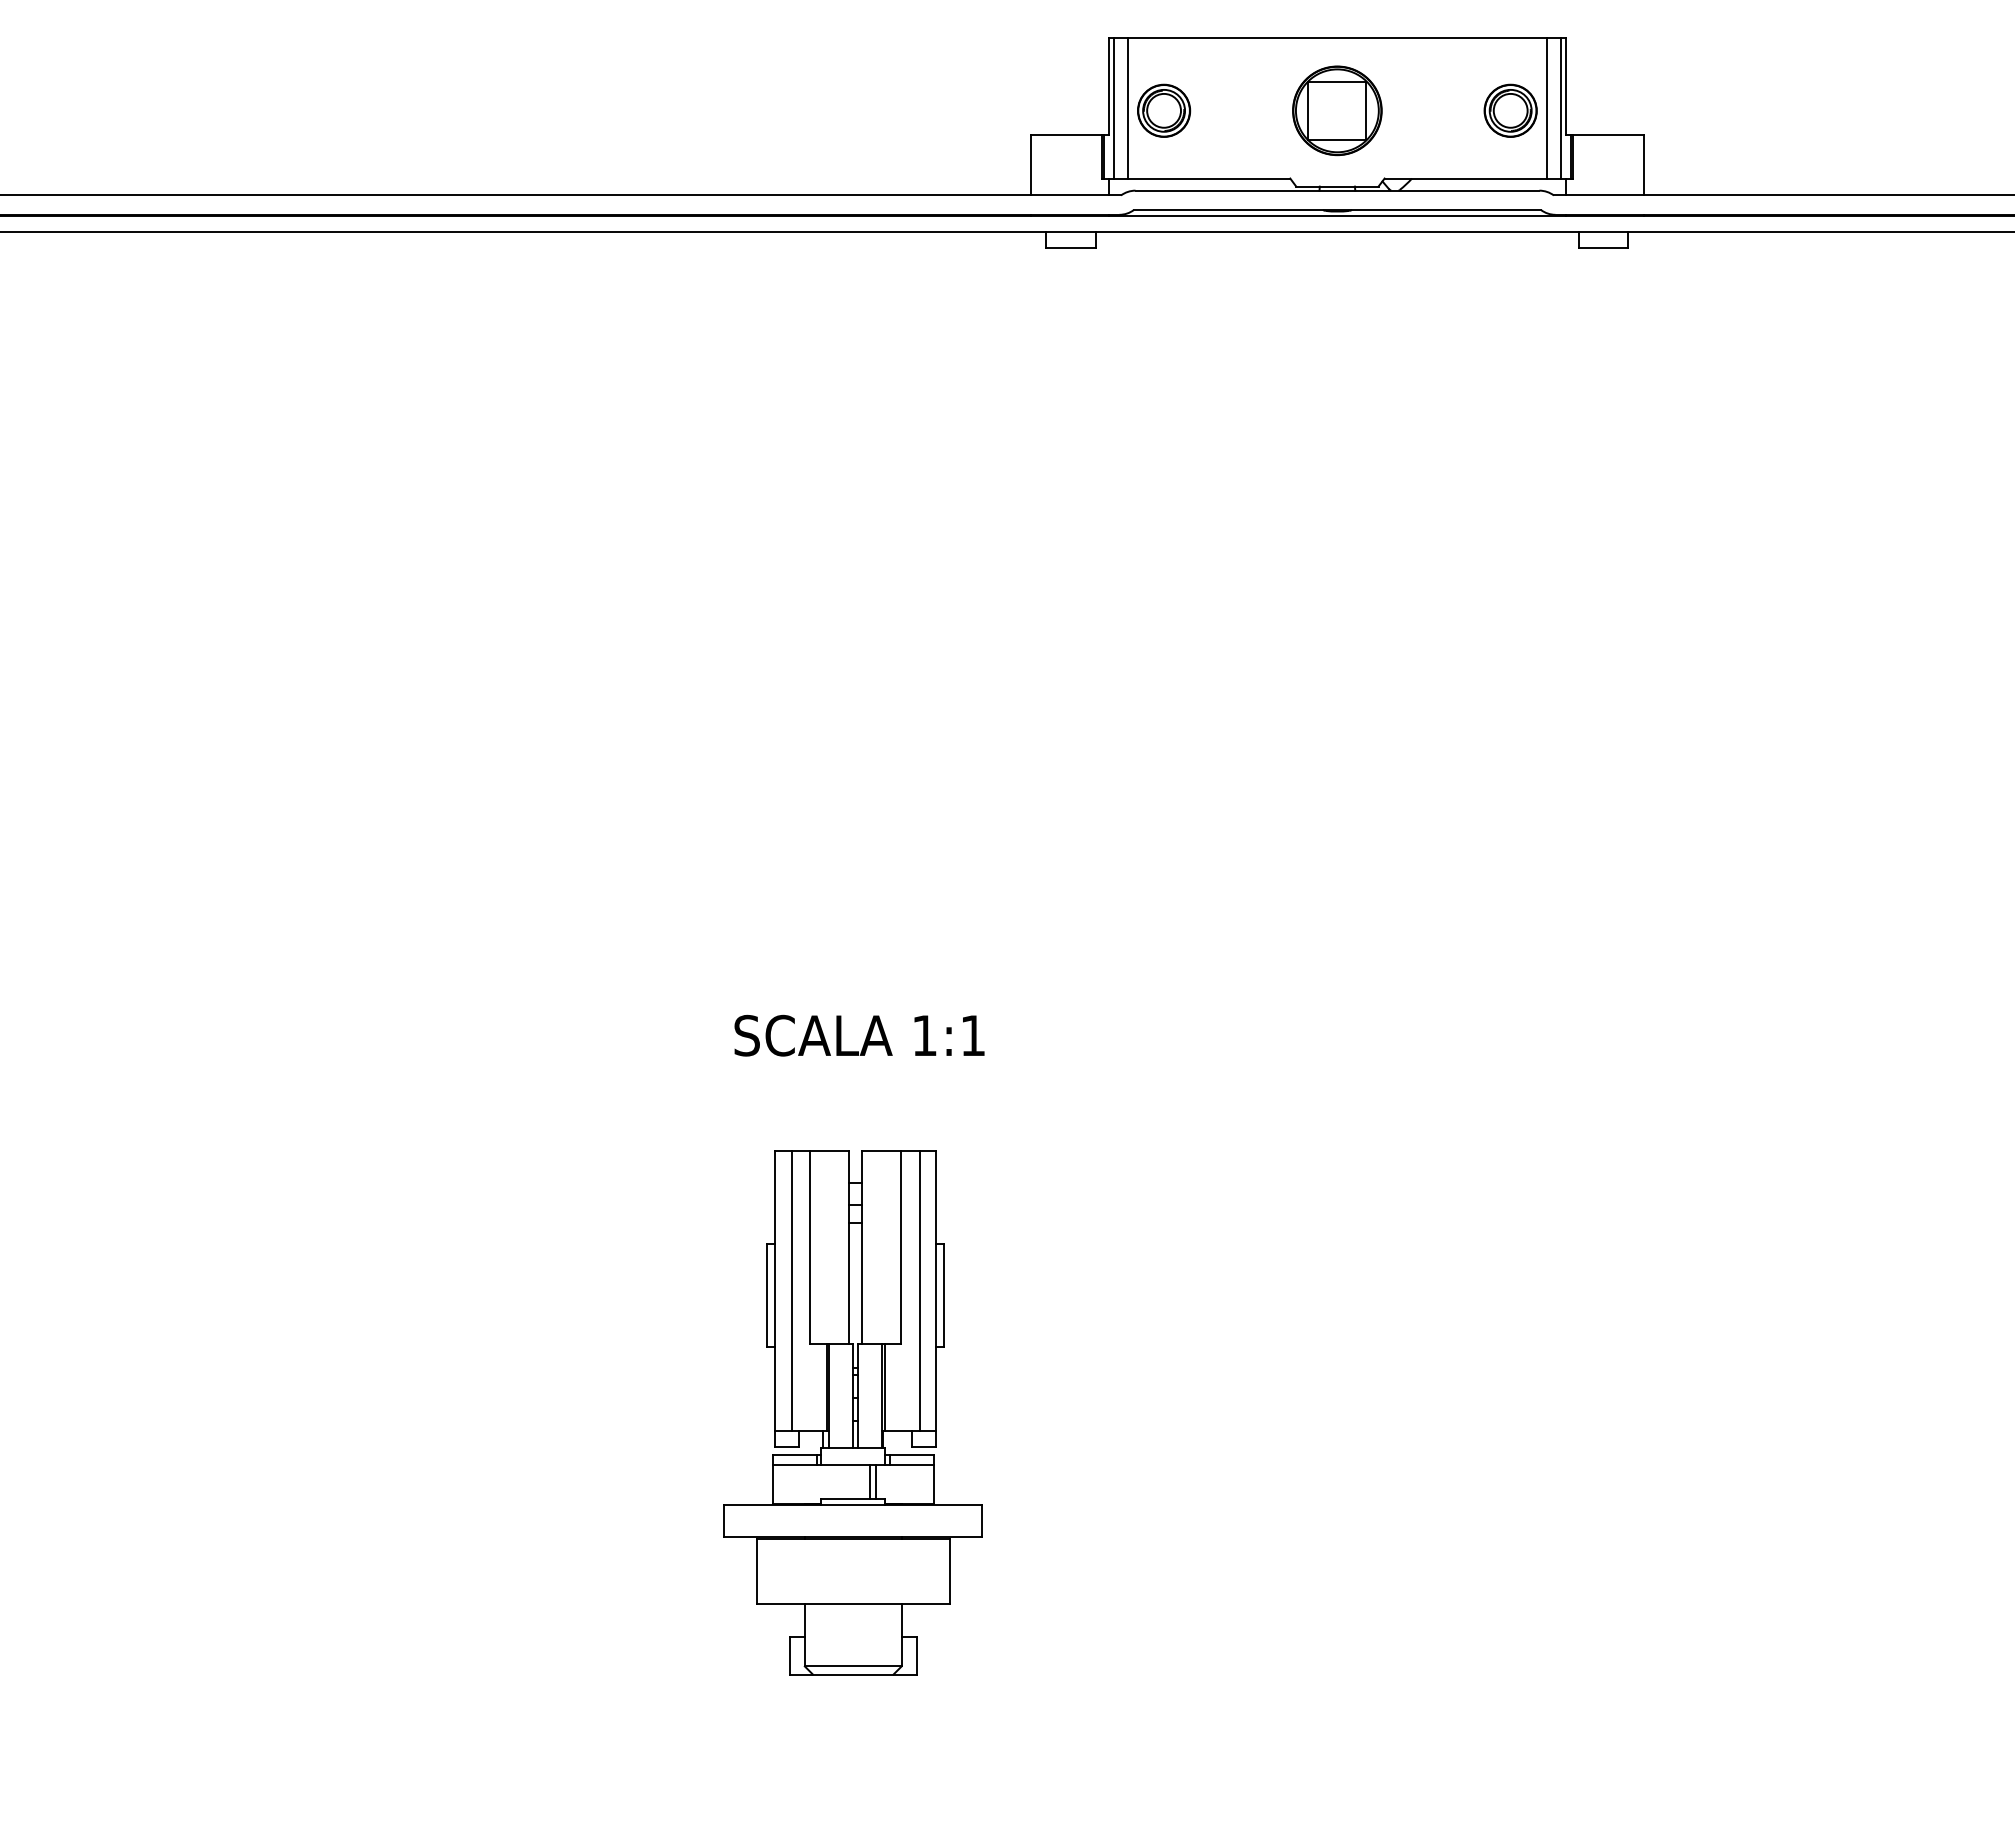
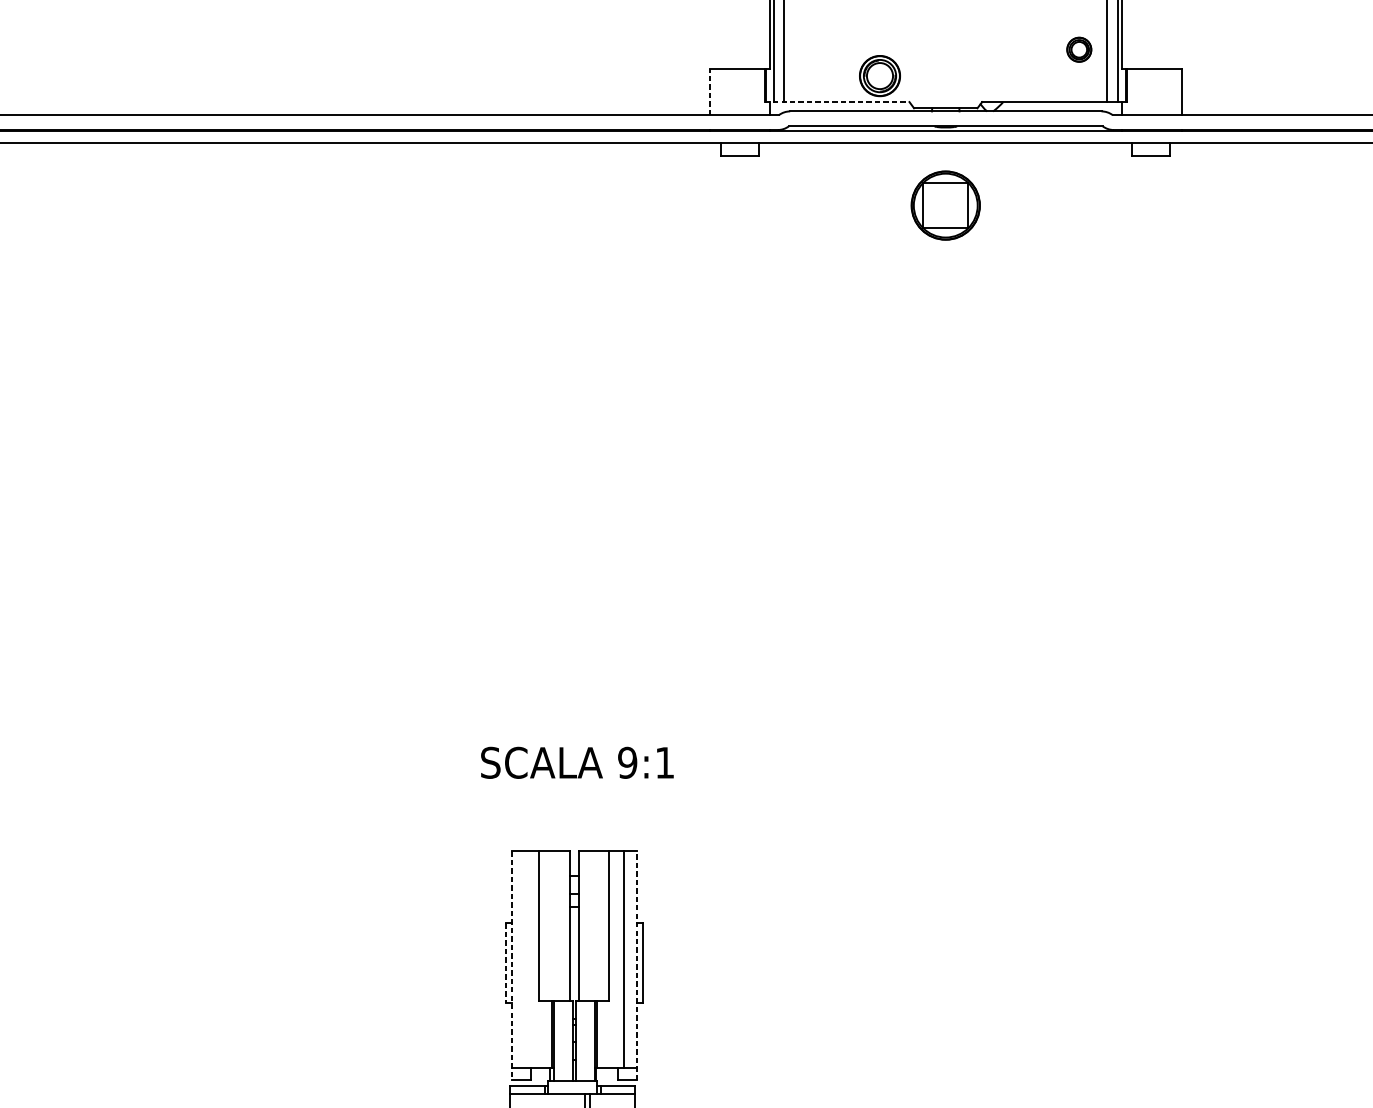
part: (1164, 110) -> (880, 75), moved
part: (1337, 110) -> (945, 205), moved
part: (1510, 110) -> (1079, 49), size x0.6
line: (1031, 164) -> (709, 91), solid -> dashed
line: (1196, 178) -> (837, 102), solid -> dashed
text: (924, 1035) -> (627, 762), 1:1 -> 9:1
line: (791, 1290) -> (524, 959), removed
line: (766, 1295) -> (505, 963), solid -> dashed
line: (936, 1298) -> (636, 965), solid -> dashed
line: (775, 1299) -> (512, 966), solid -> dashed

